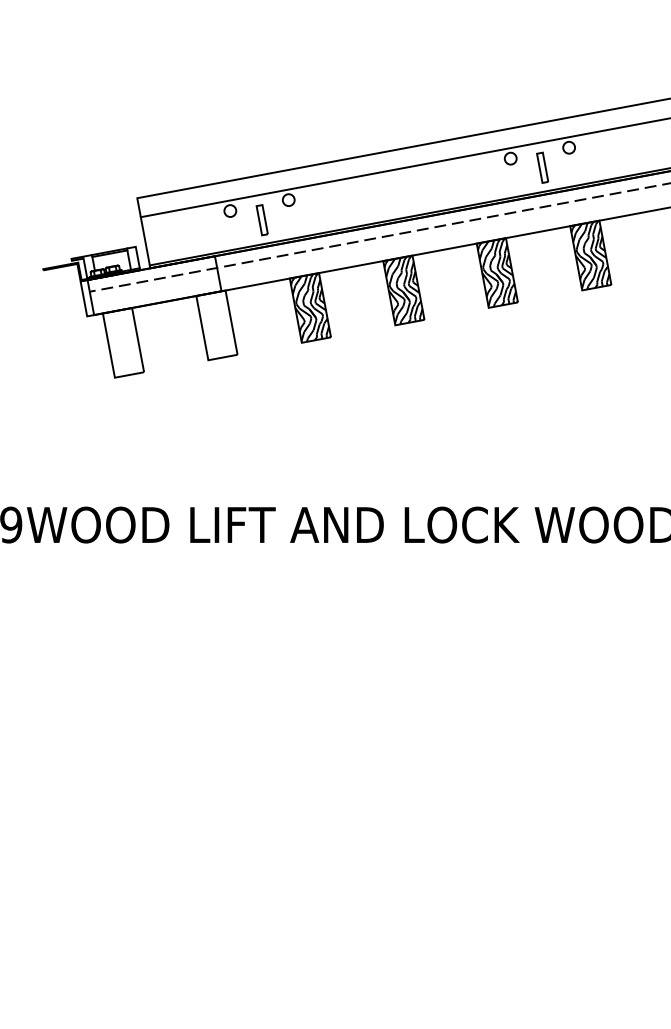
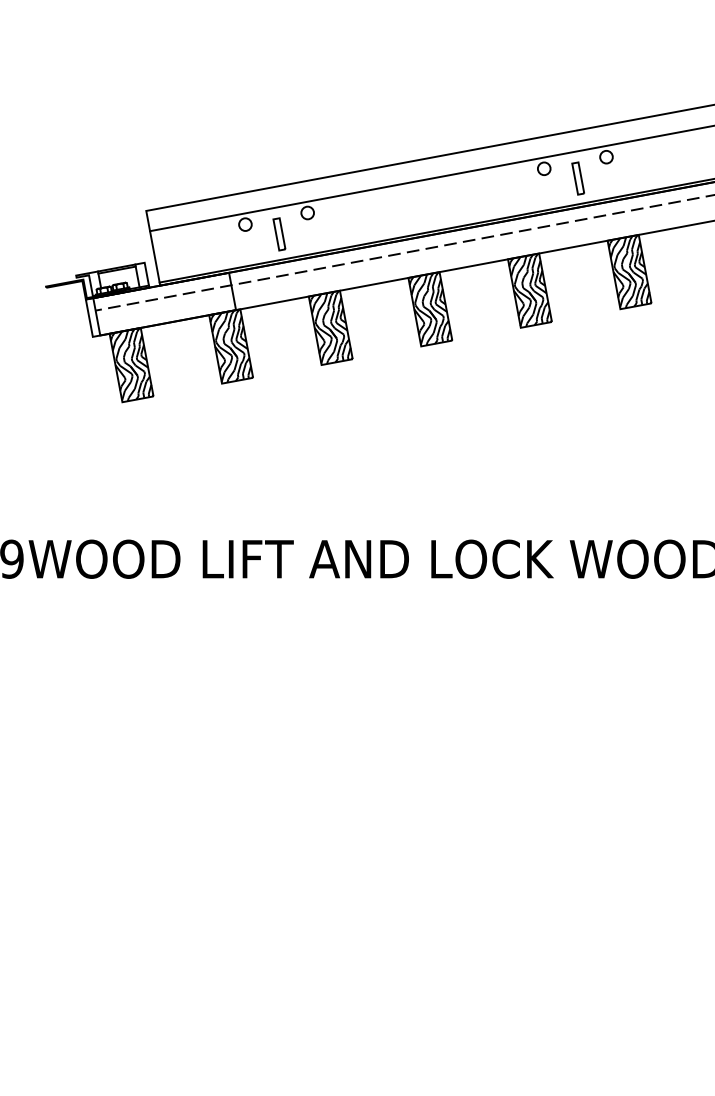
hatch: (217, 324) -> (231, 345), added
hatch: (123, 342) -> (131, 364), added

